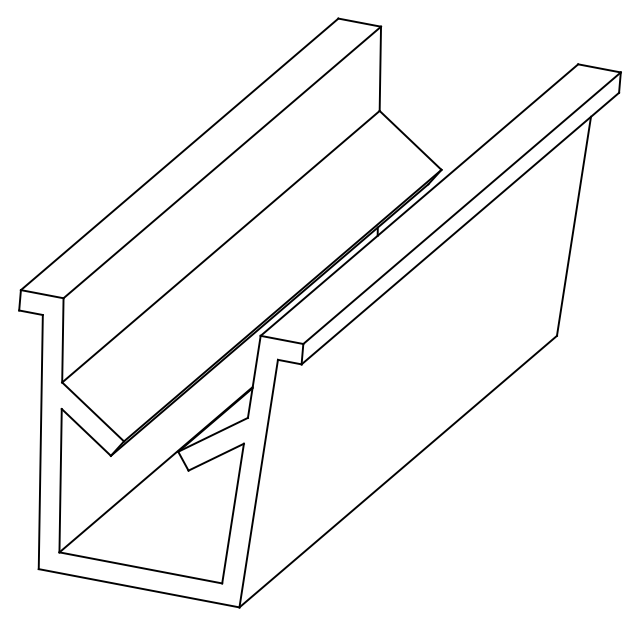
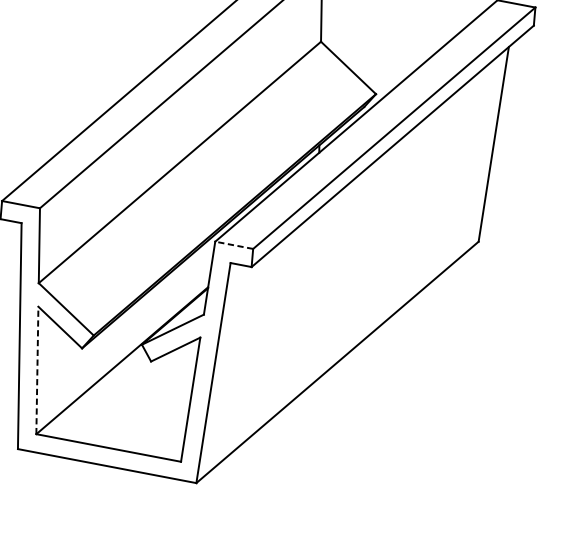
line: (282, 339) -> (234, 244), solid -> dashed
line: (60, 480) -> (37, 370), solid -> dashed

